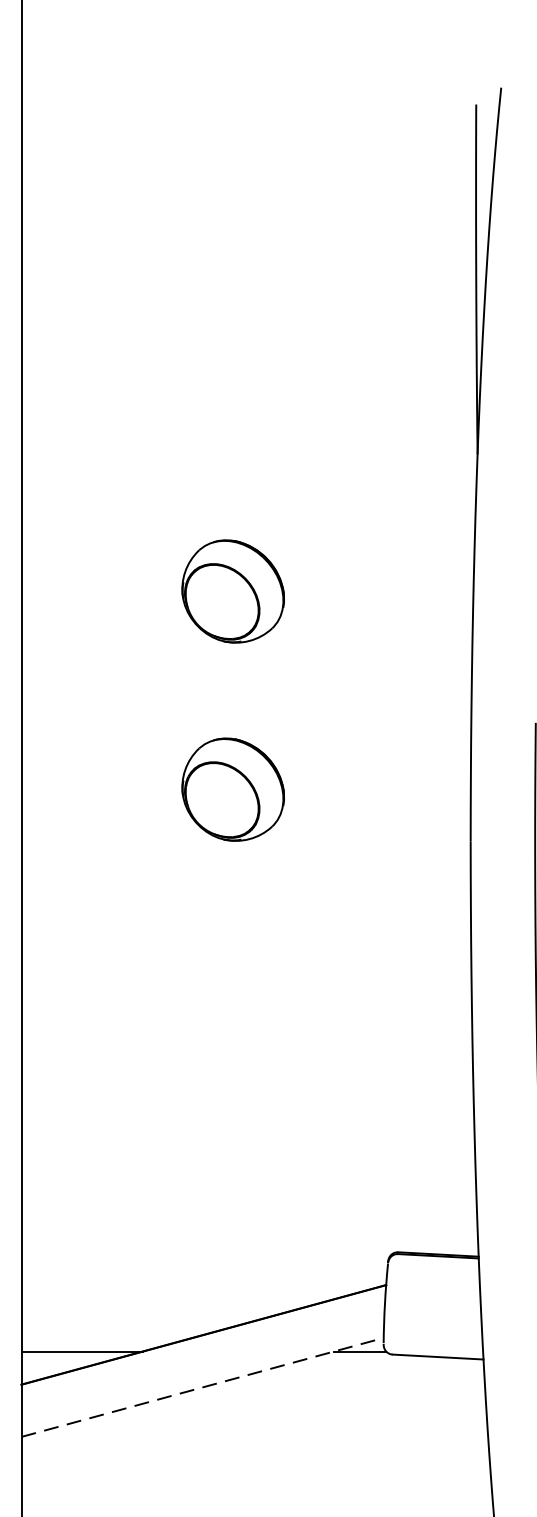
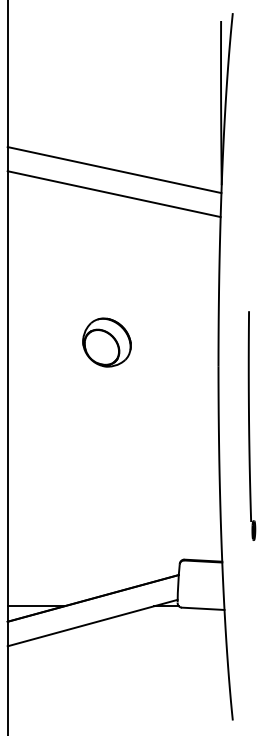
line: (249, 423) -> (114, 170), added
line: (246, 474) -> (113, 194), added
part: (232, 591) -> (106, 249), removed
line: (204, 1386) -> (93, 622), dashed -> solid

